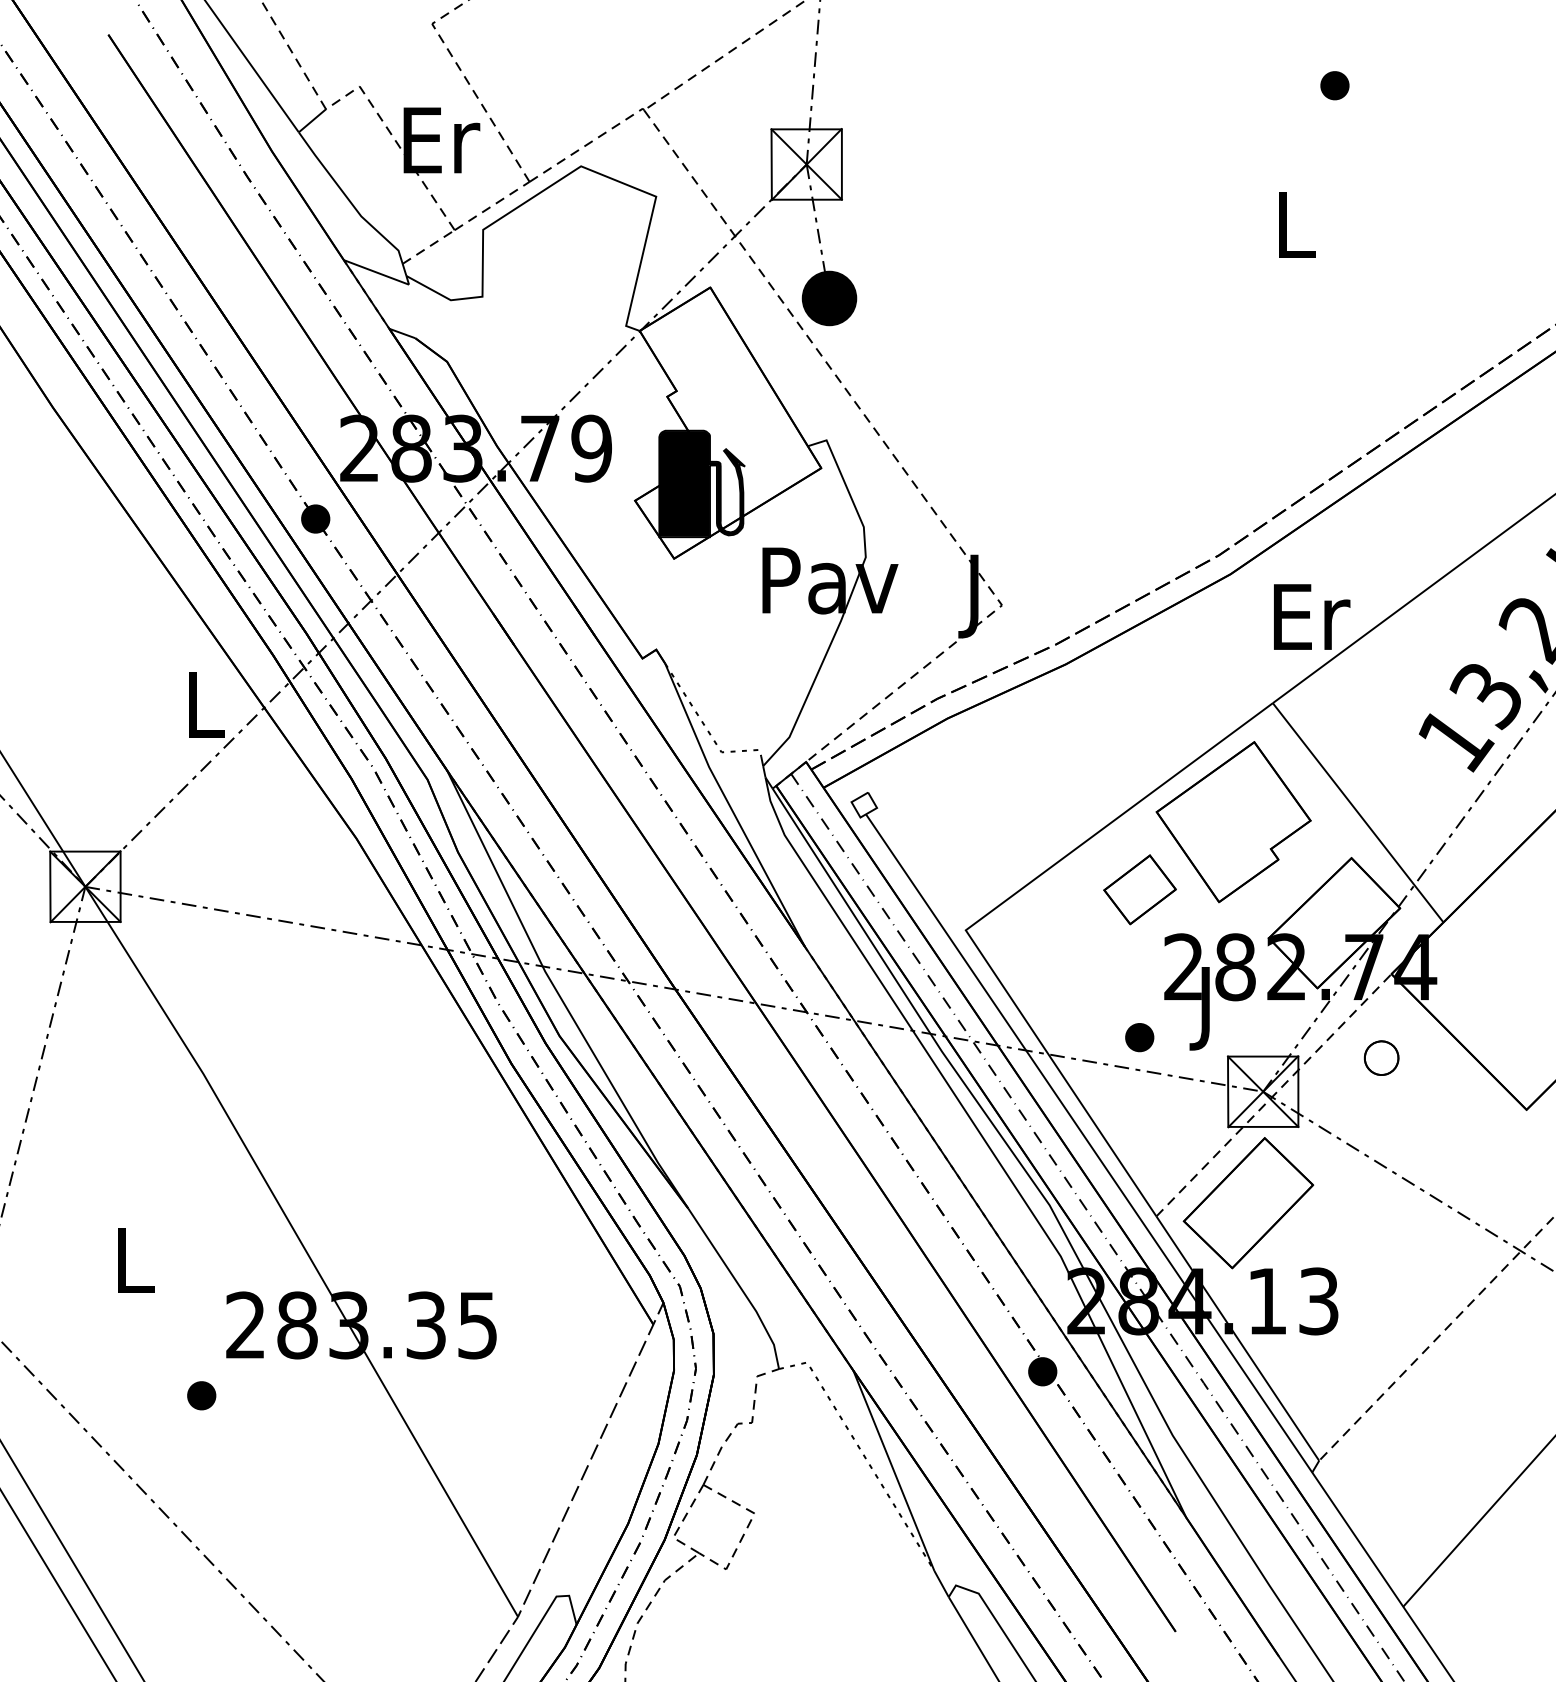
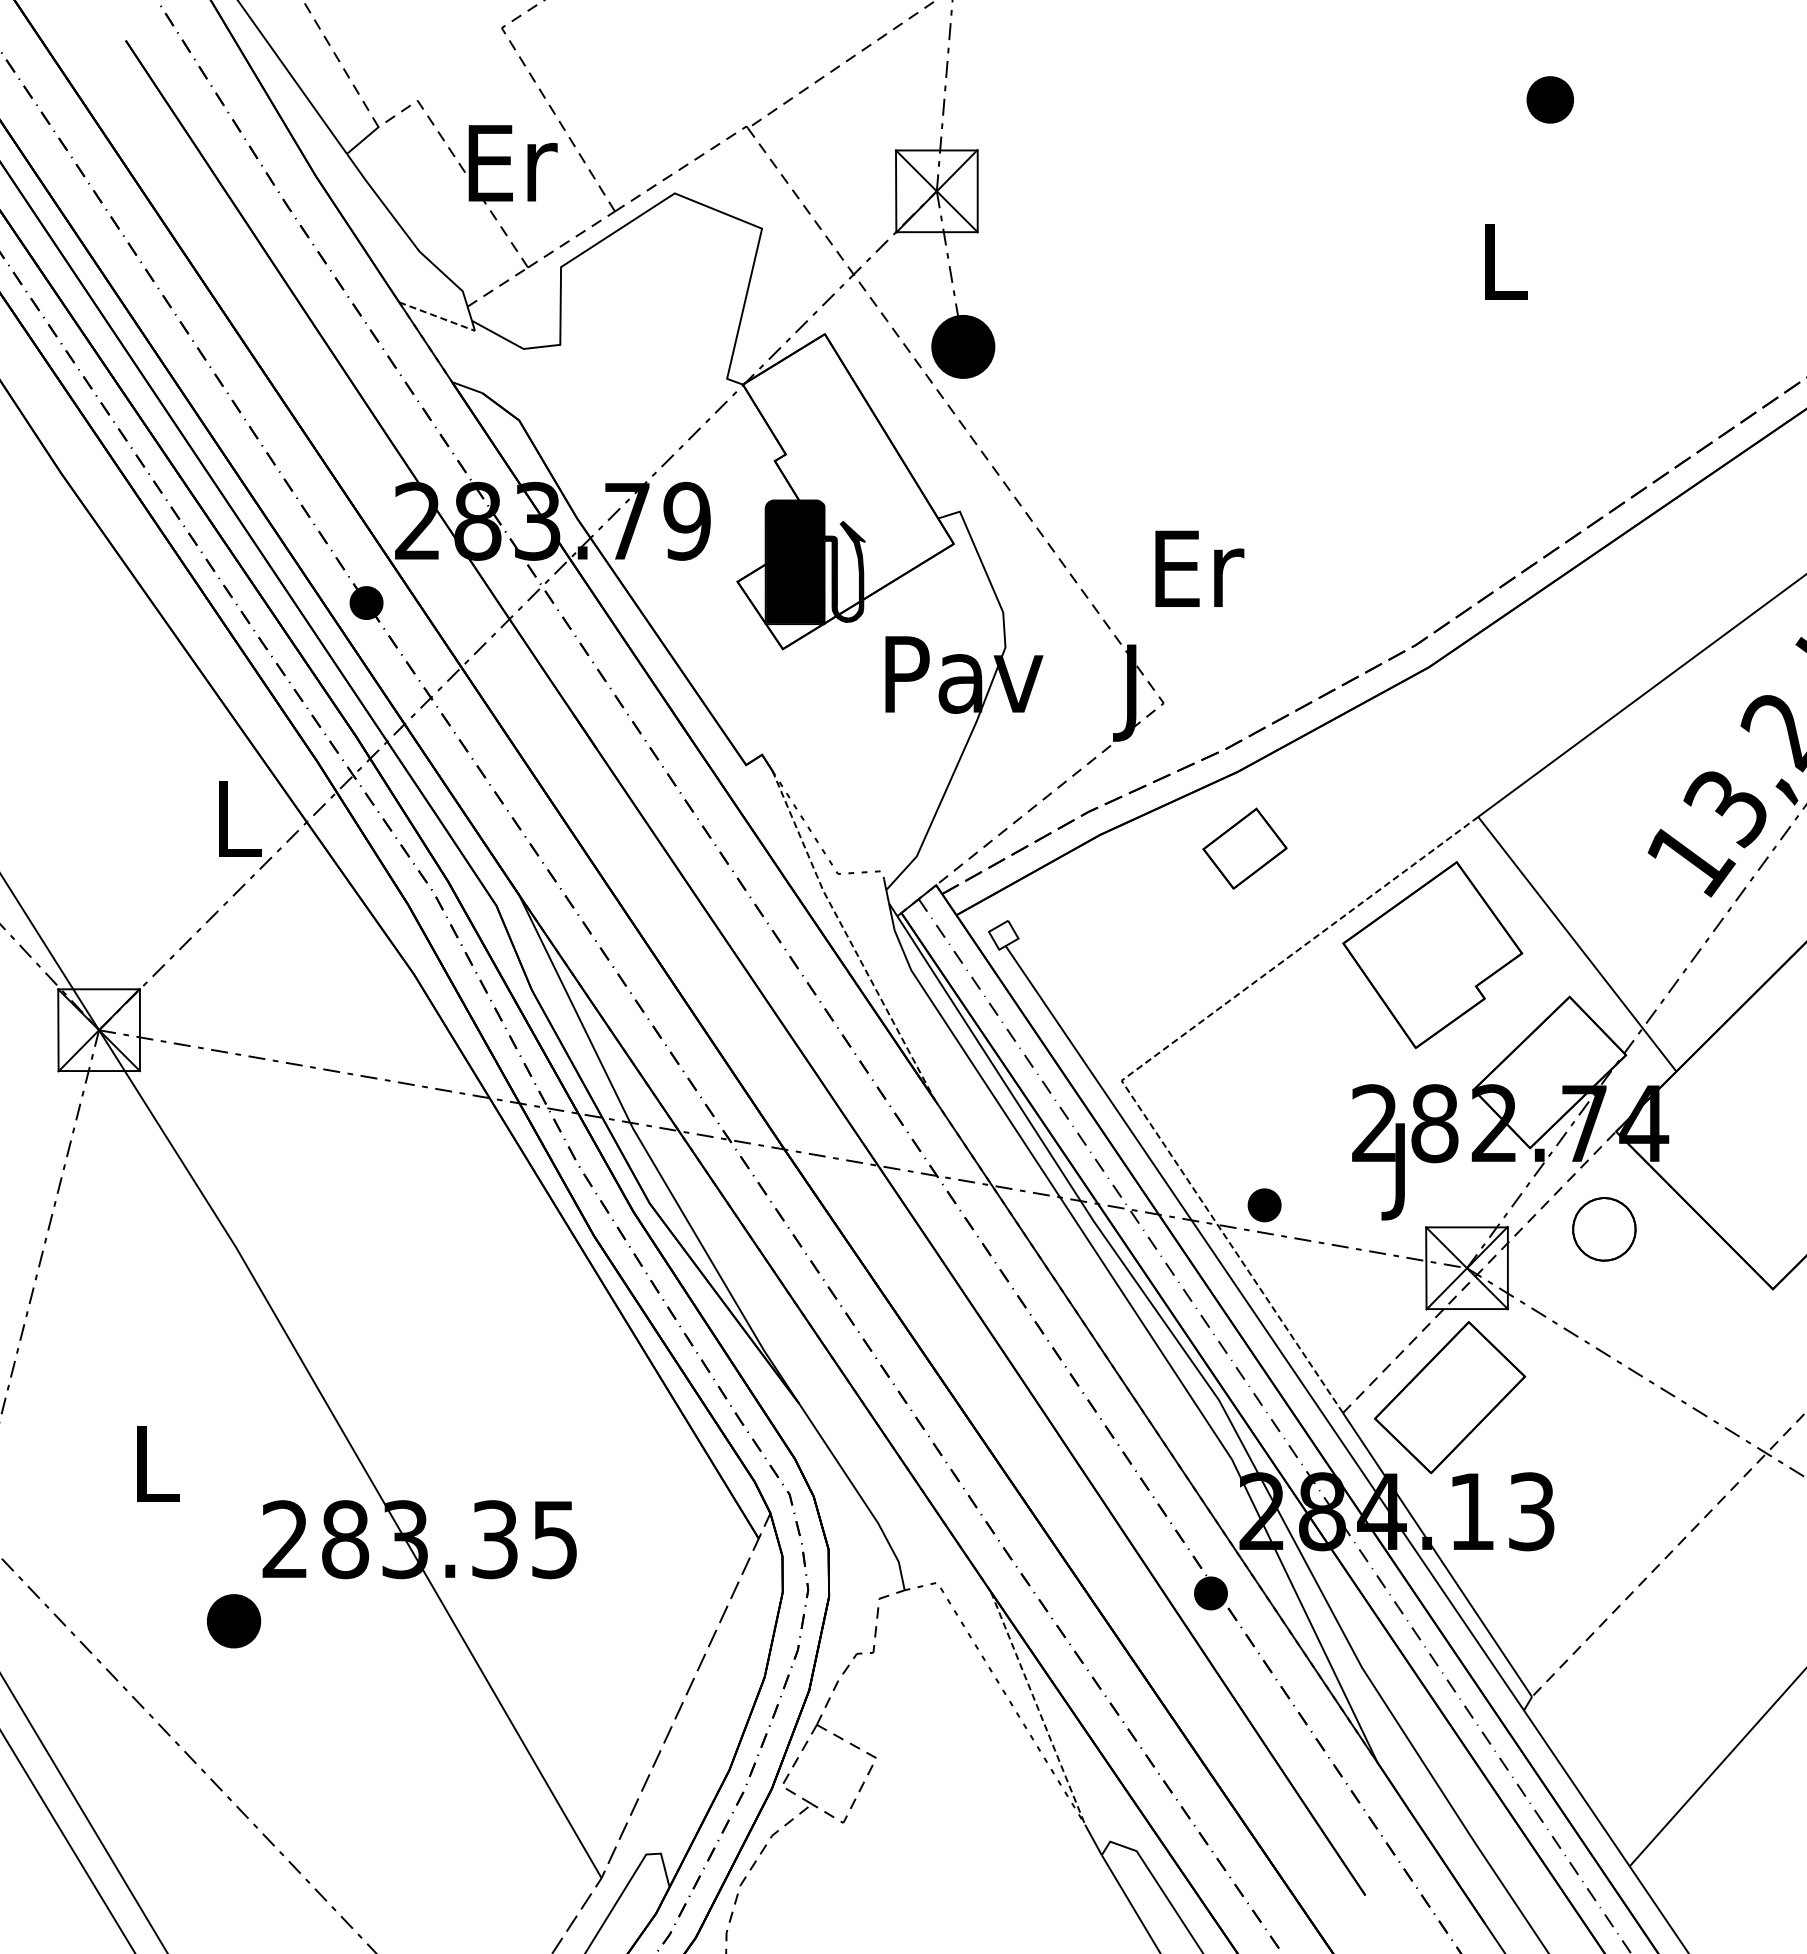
part: (1335, 85) -> (1550, 99), size x1.4
line: (376, 272) -> (437, 316), solid -> dashed
text: (1311, 616) -> (1199, 568), moved
line: (730, 806) -> (848, 937), solid -> dashed
part: (1139, 889) -> (1244, 848), moved
line: (981, 918) -> (1139, 1067), solid -> dashed
part: (1139, 1037) -> (1264, 1205), moved
part: (1381, 1057) -> (1604, 1228), size x1.6
part: (201, 1395) -> (234, 1621), size x1.6
line: (894, 1470) -> (1038, 1708), solid -> dashed

